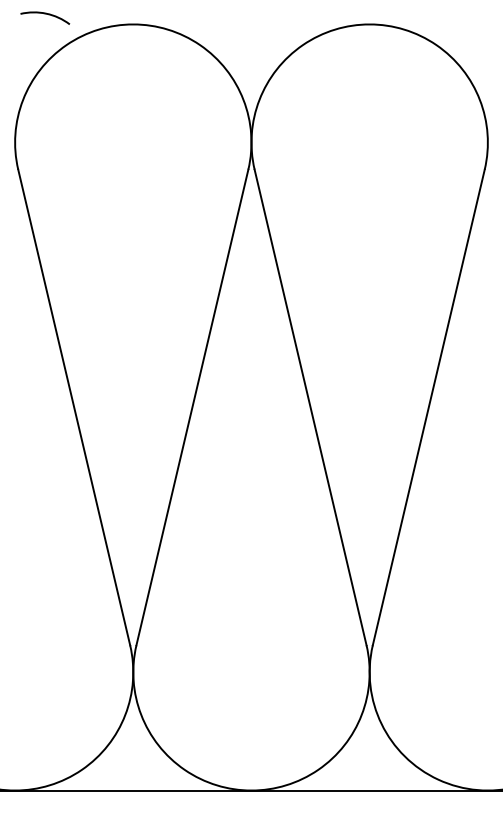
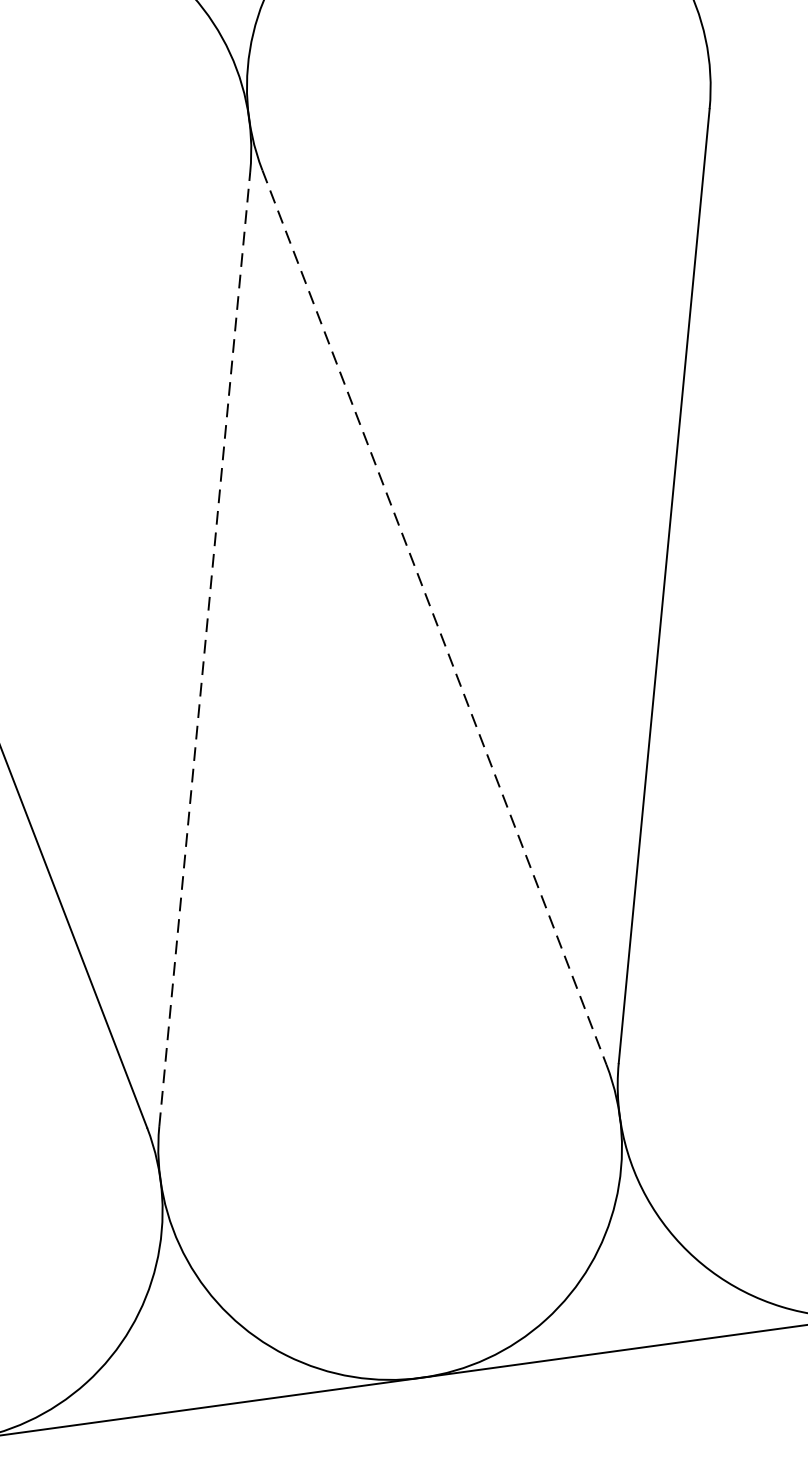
line: (192, 407) -> (204, 649), solid -> dashed
line: (310, 407) -> (434, 617), solid -> dashed

